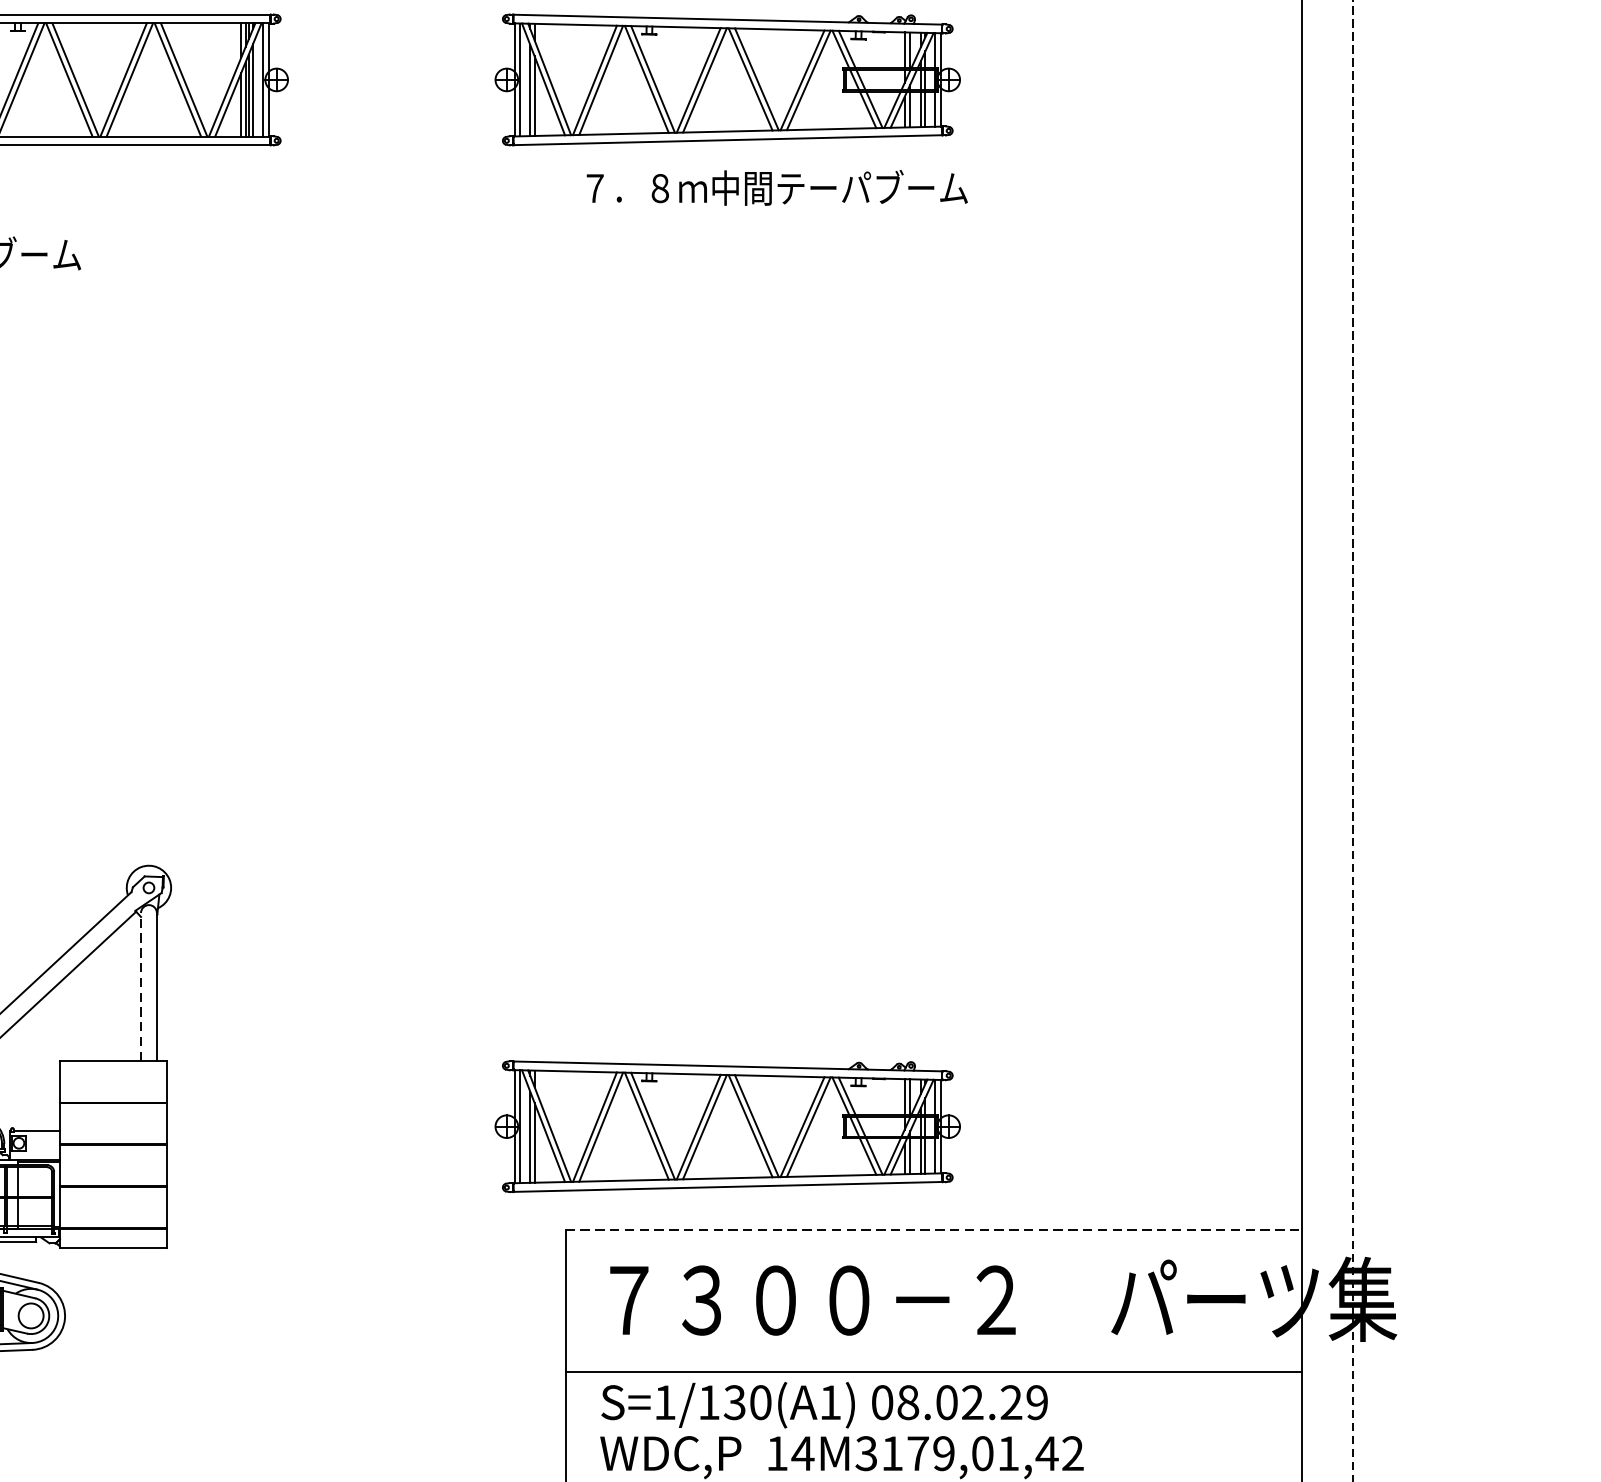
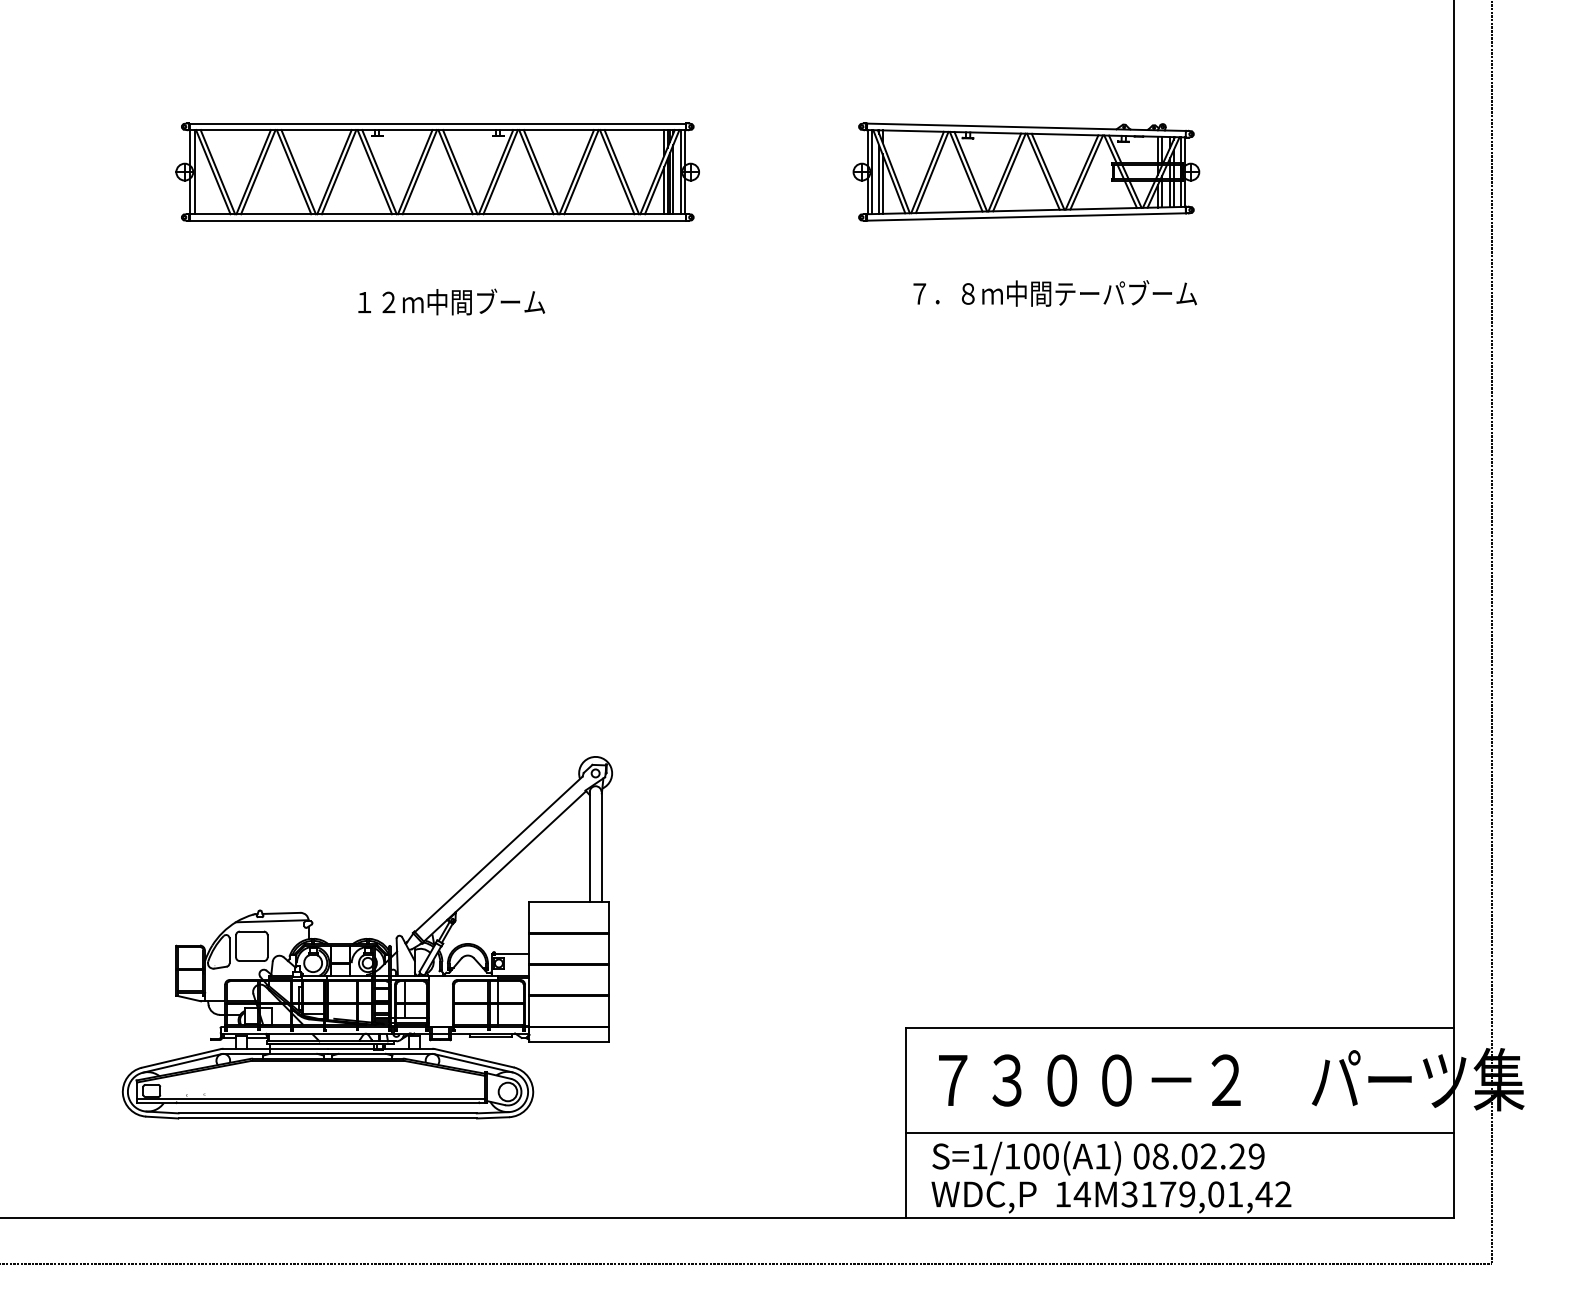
text: (776, 187) -> (1054, 293), moved
line: (140, 986) -> (589, 846), dashed -> solid
part: (727, 1125) -> (1026, 950), removed
line: (934, 1229) -> (1180, 1027), dashed -> solid
text: (734, 1402) -> (1031, 1156), S=1/130(A1) -> S=1/100(A1)

